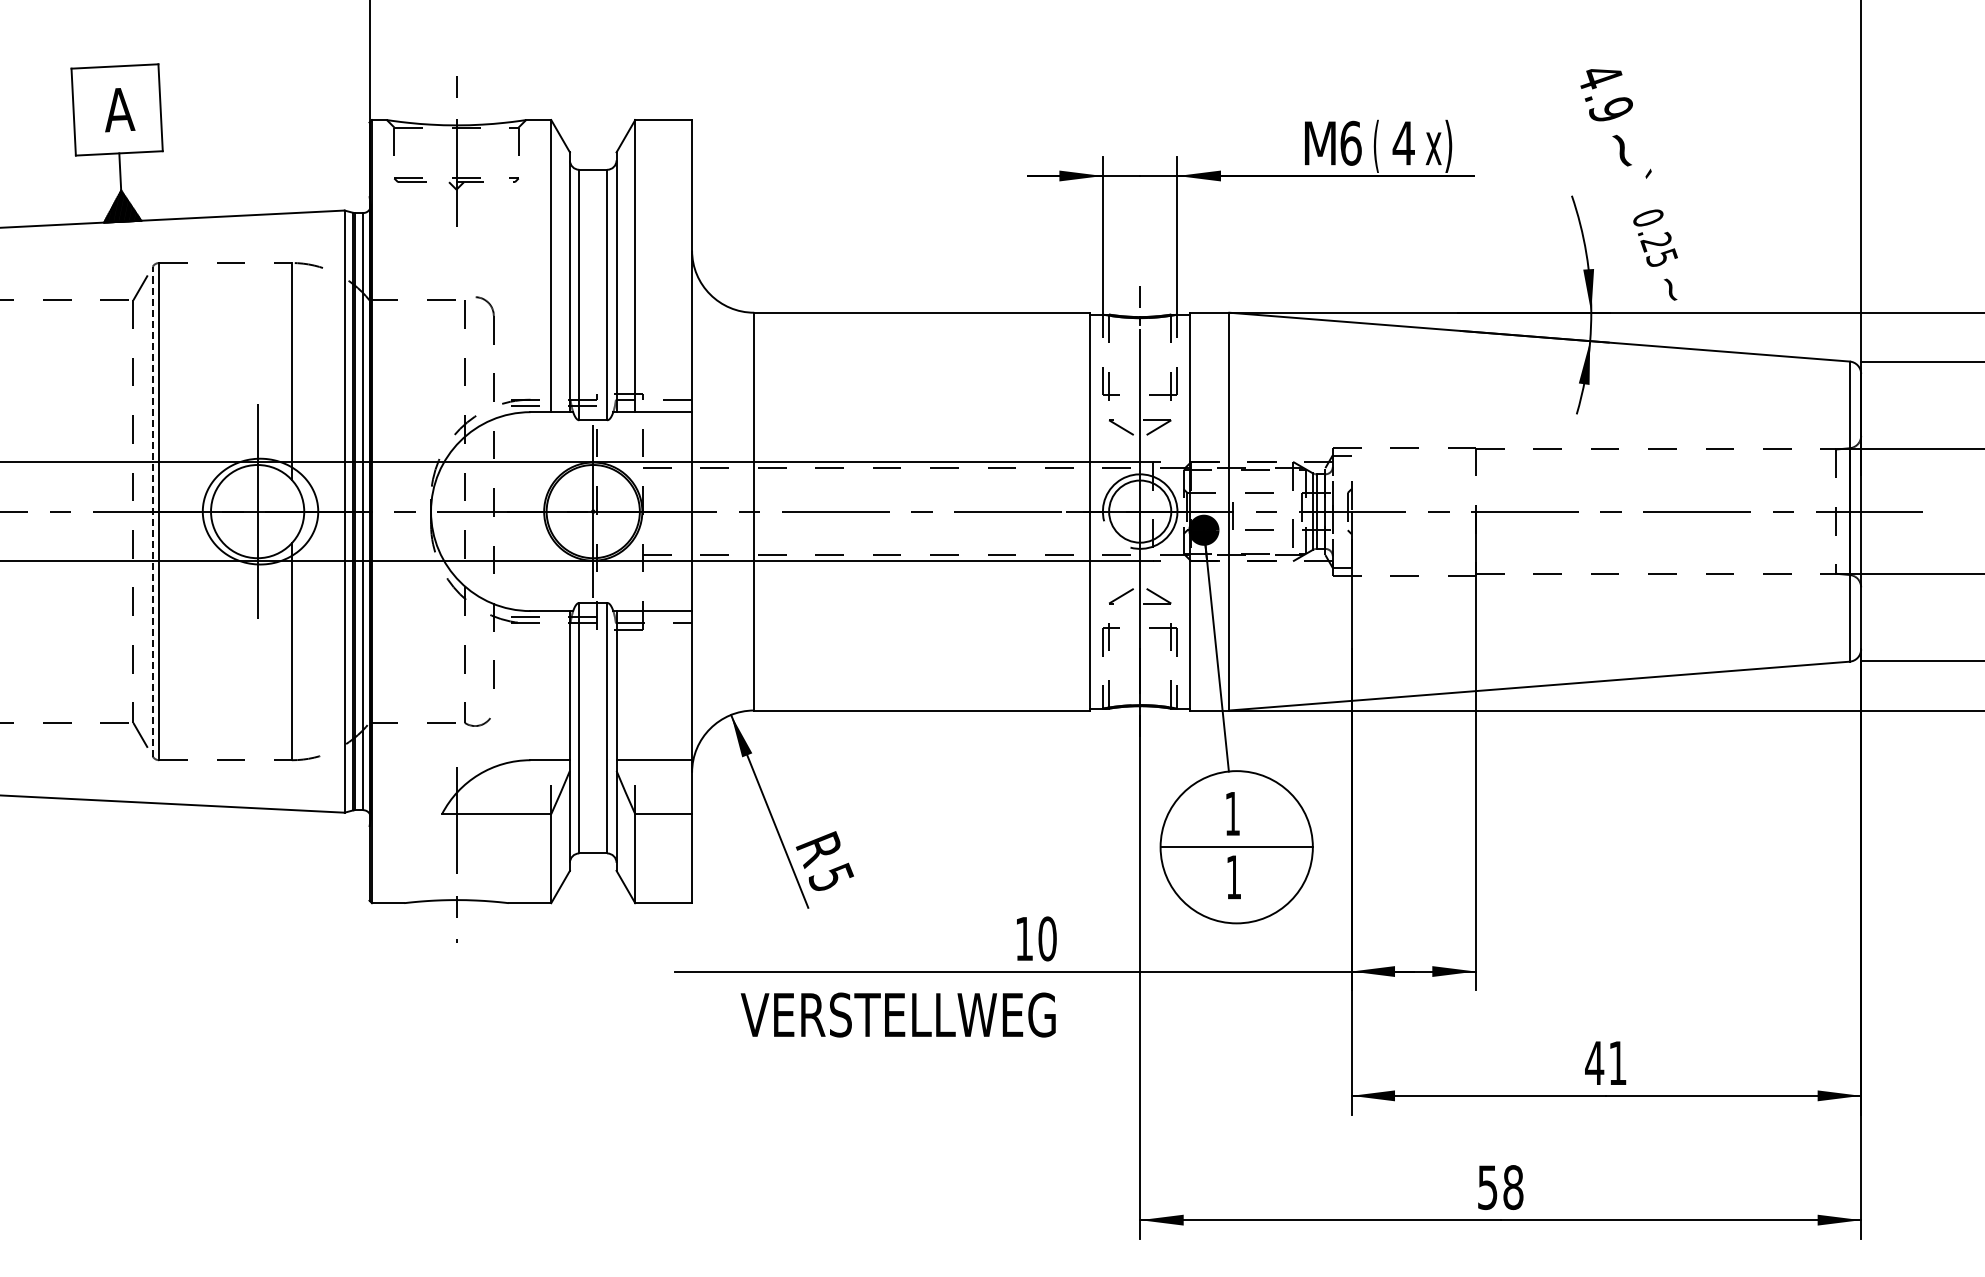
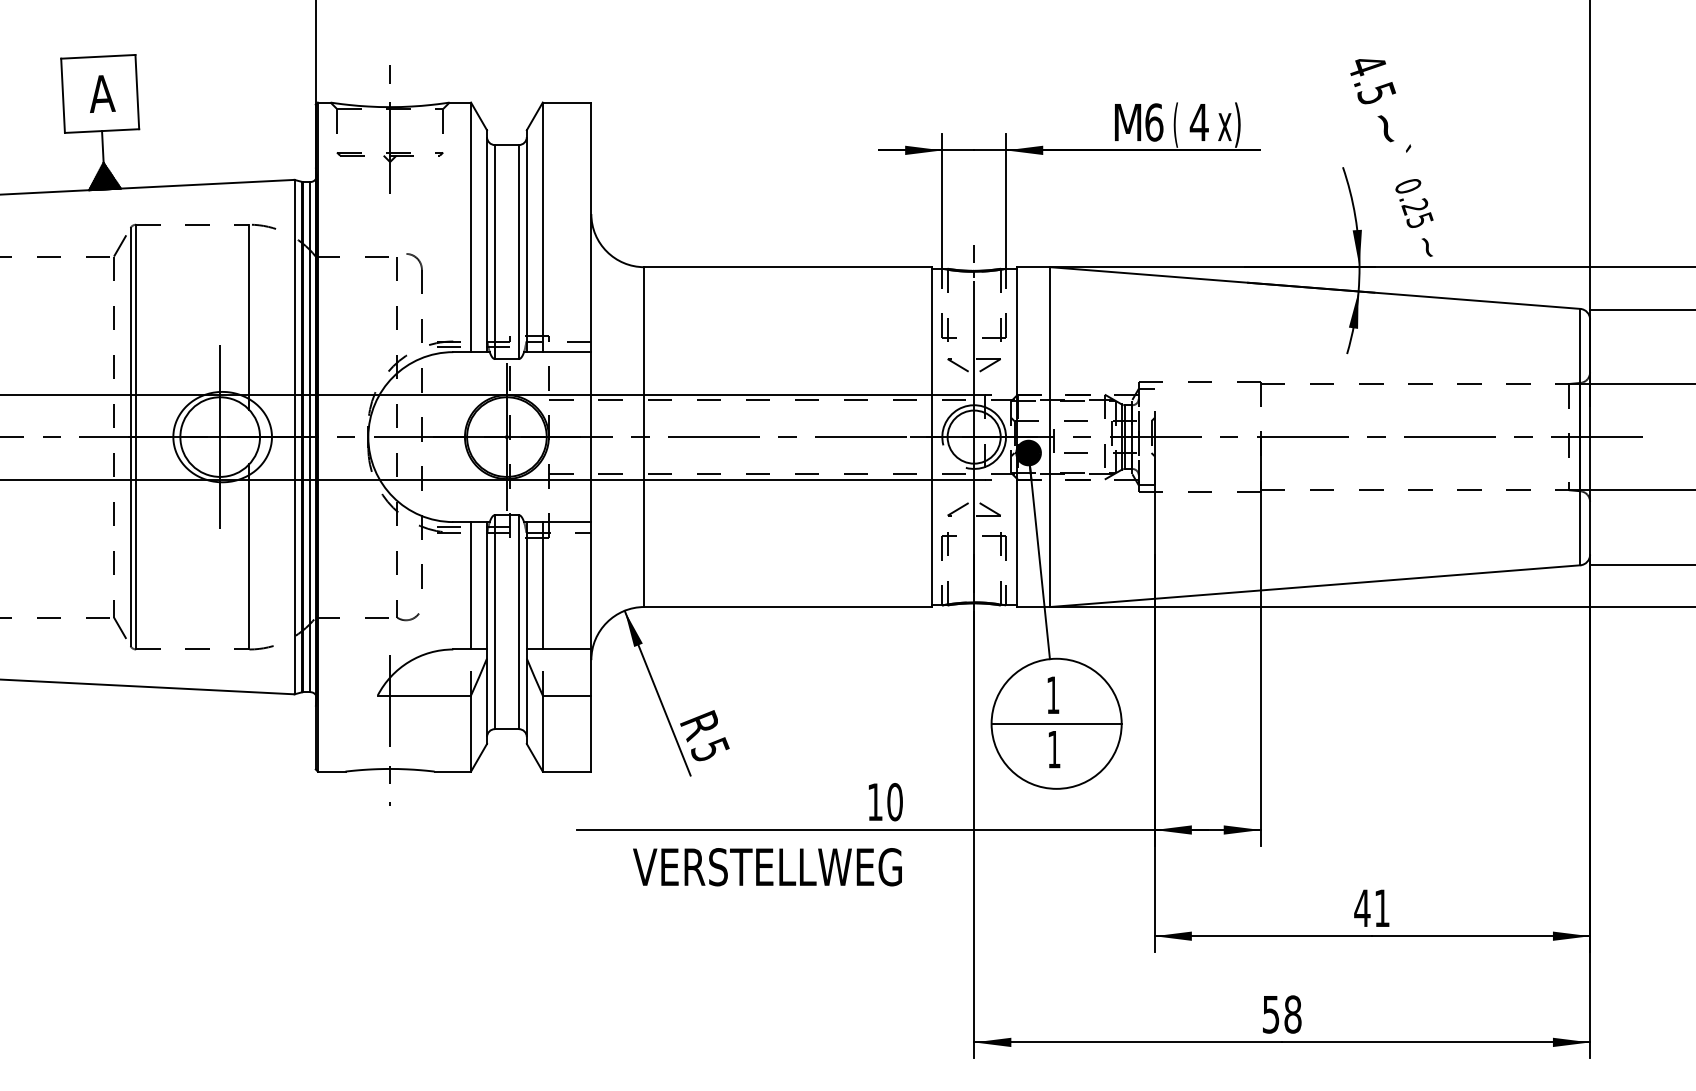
text: (1611, 108) -> (1376, 92), 4.9 -> 4.5
line: (152, 511) -> (130, 437), dashed -> solid
line: (551, 685) -> (471, 585), added
line: (635, 685) -> (543, 585), added

